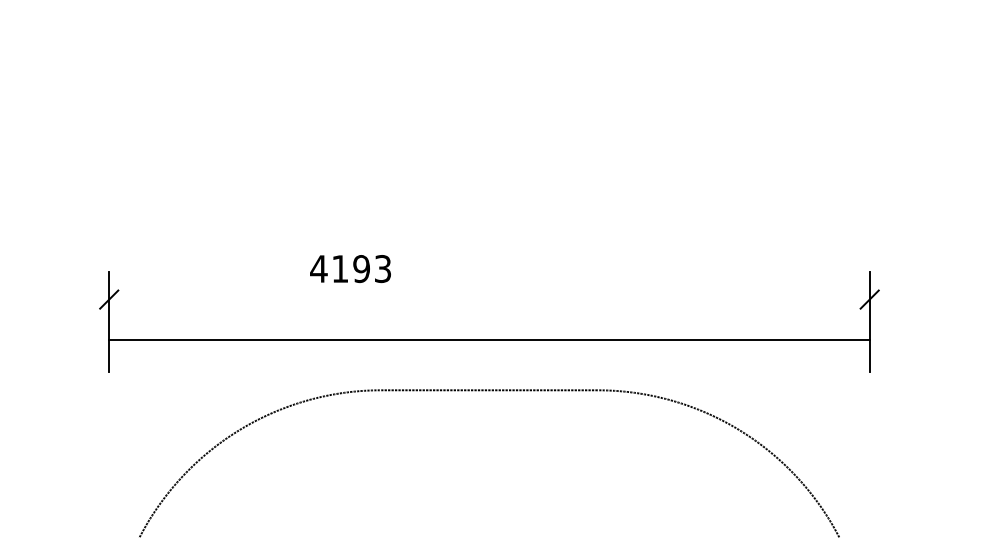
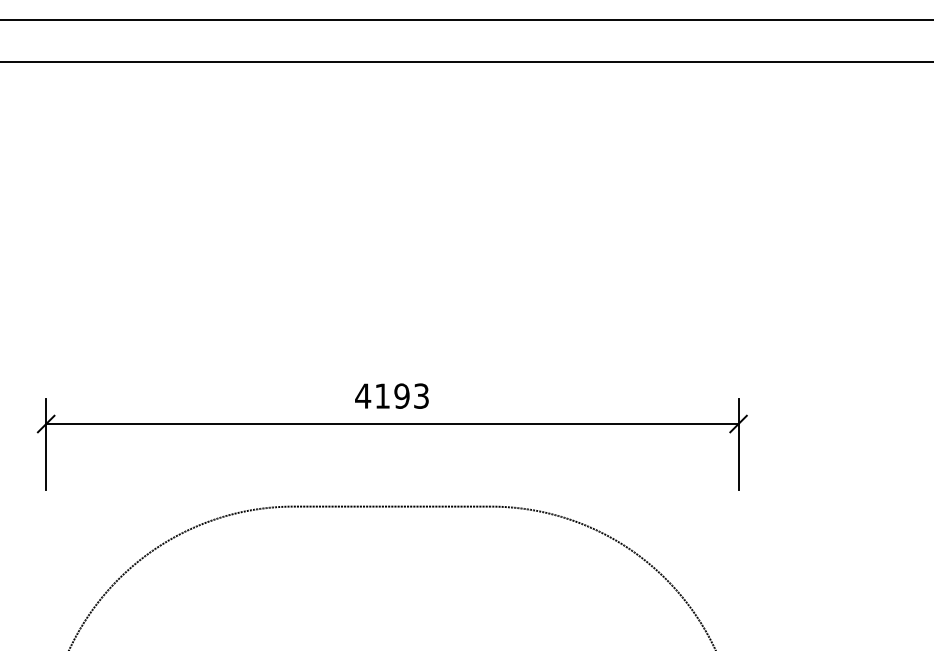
text: (350, 268) -> (391, 395), moved
line: (489, 340) -> (392, 424), moved

